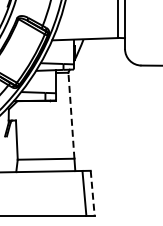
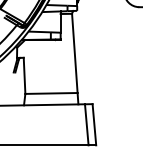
line: (71, 115) -> (74, 53), dashed -> solid
line: (92, 193) -> (94, 125), dashed -> solid

